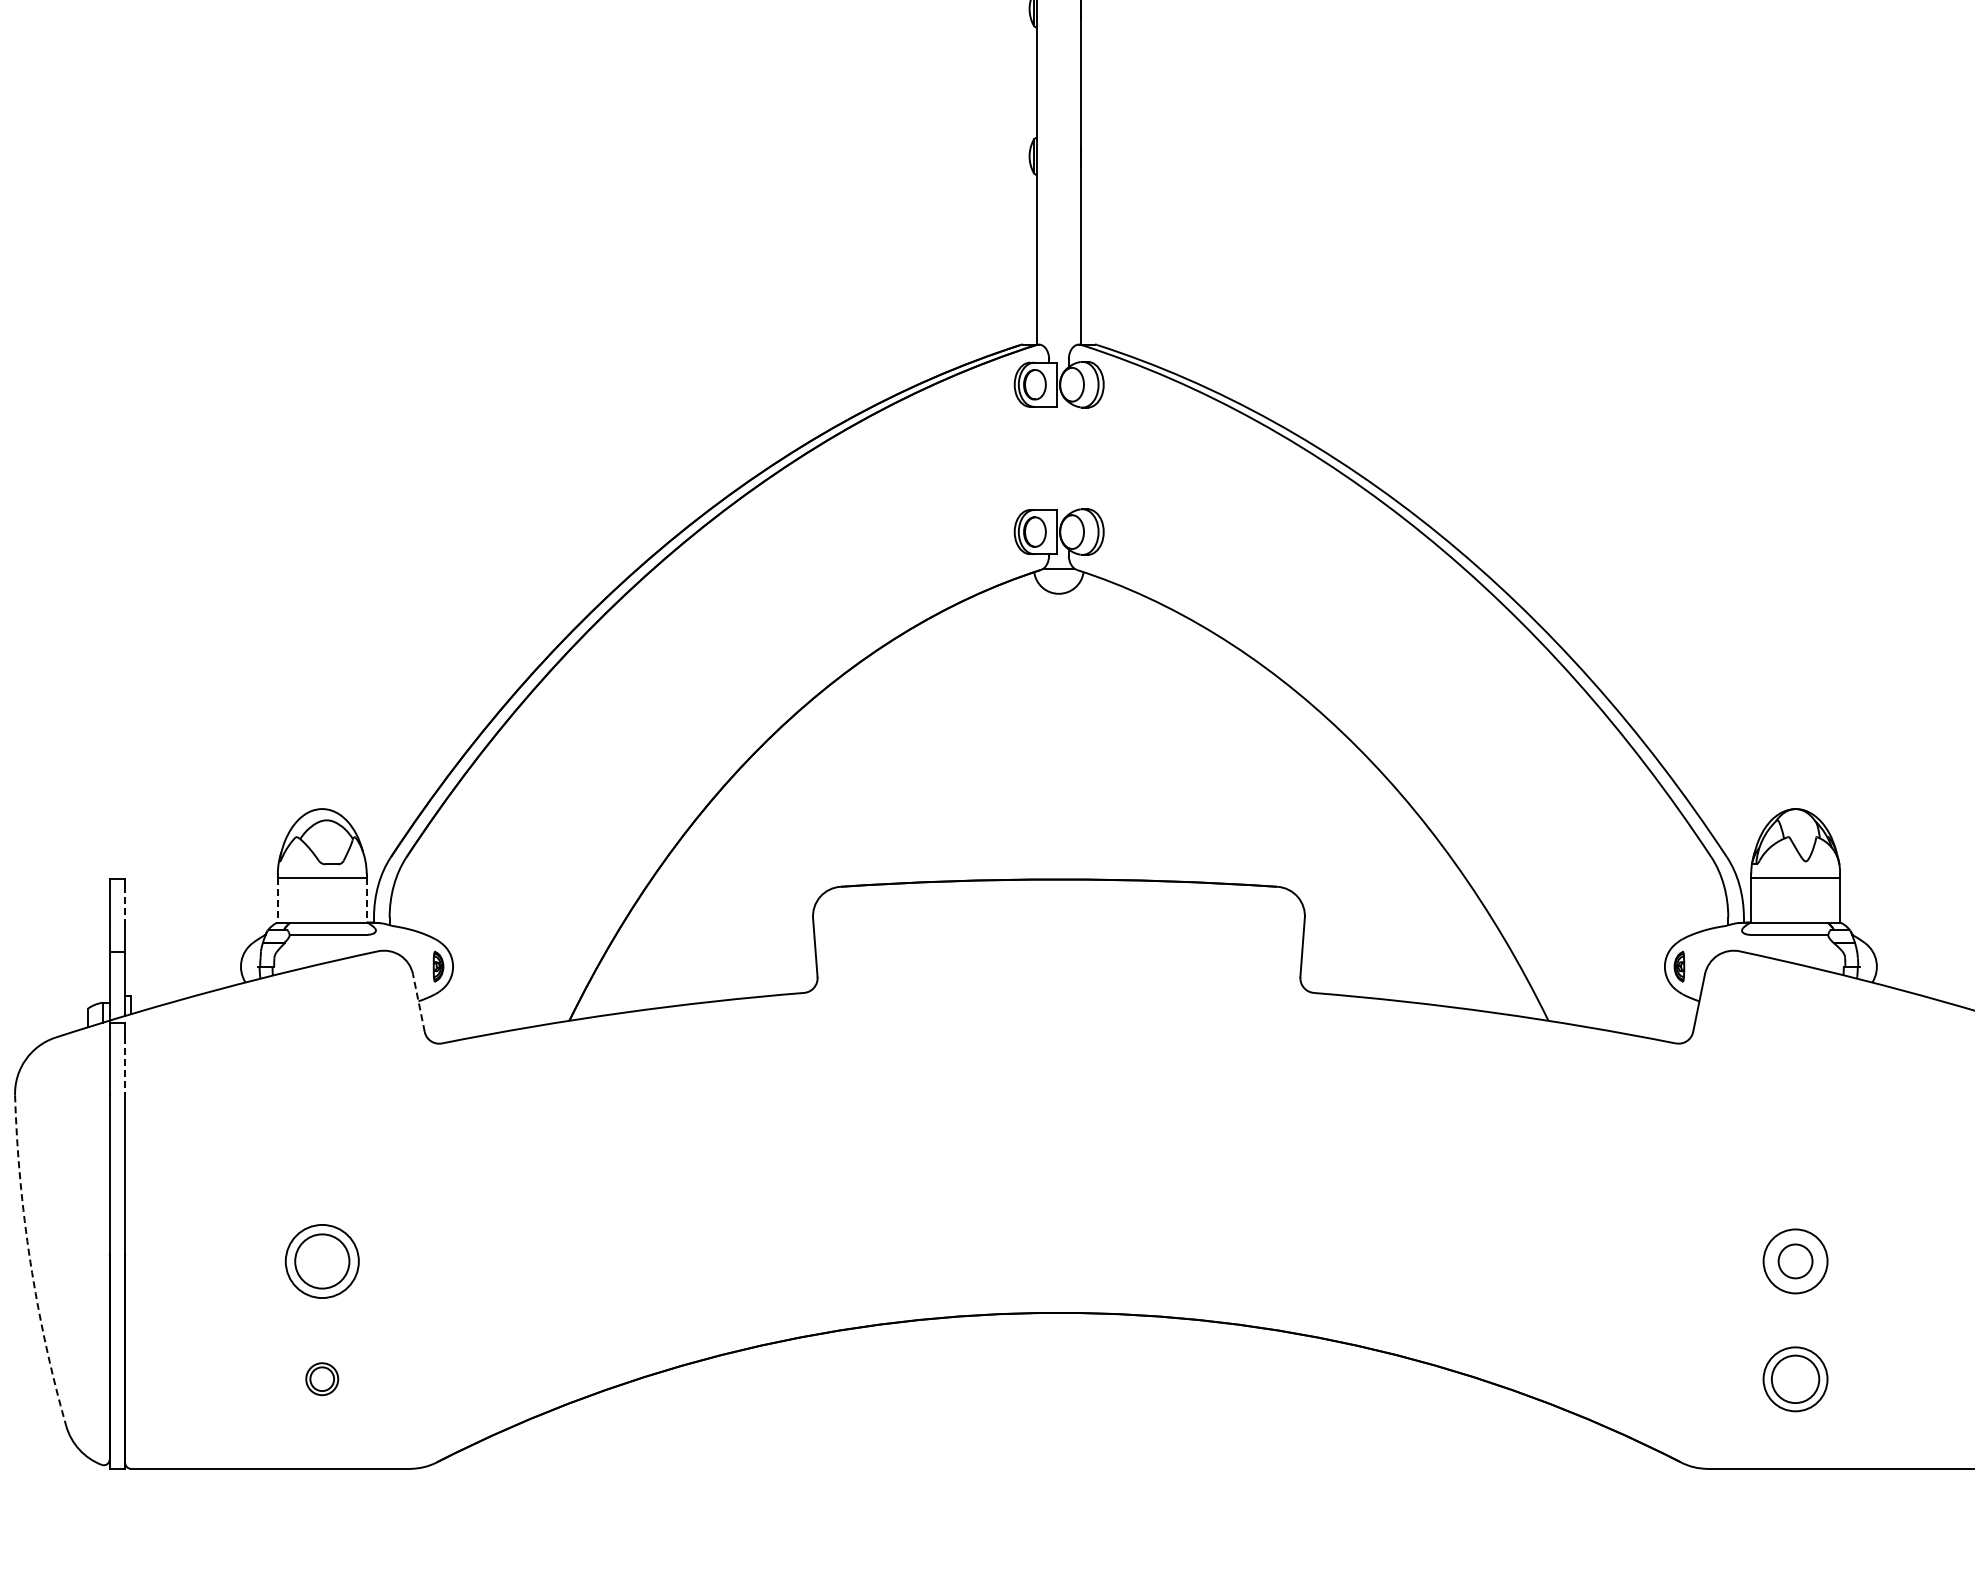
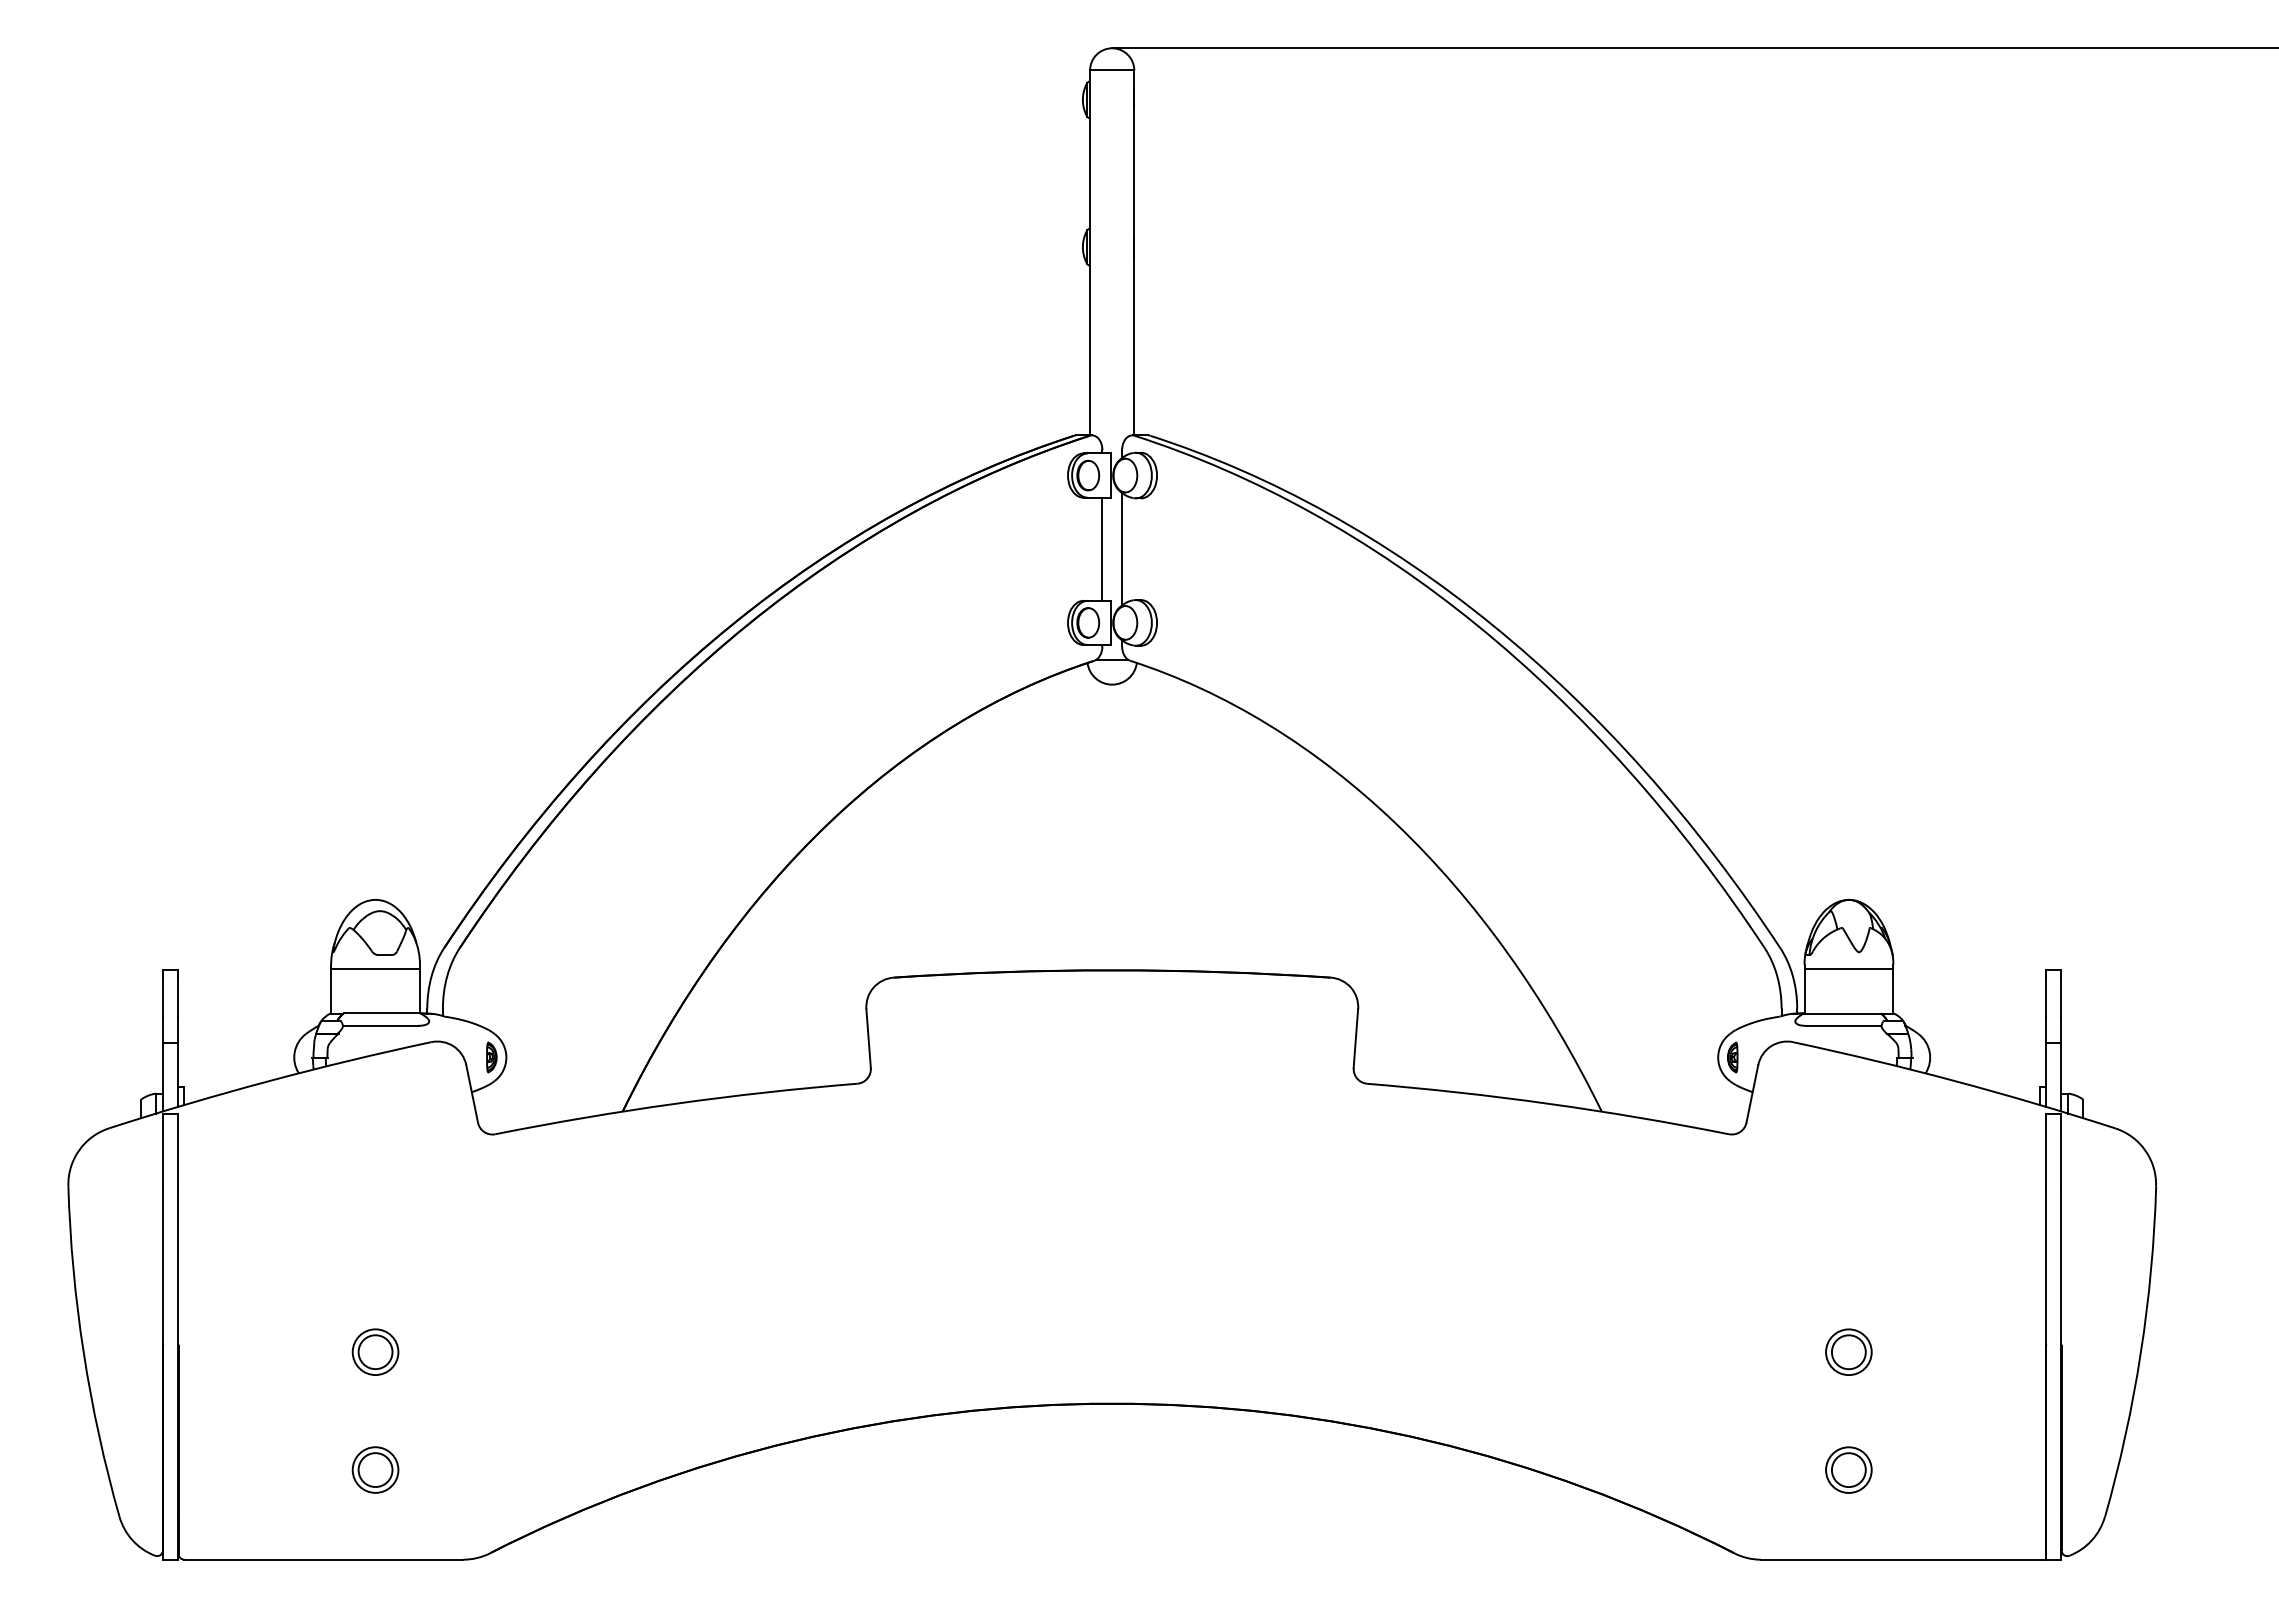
line: (1049, 457) -> (1102, 548), added
line: (1069, 458) -> (1122, 549), added
line: (278, 900) -> (331, 991), dashed -> solid
line: (366, 900) -> (419, 991), dashed -> solid
line: (125, 905) -> (178, 996), dashed -> solid
line: (419, 1002) -> (472, 1093), dashed -> solid
line: (125, 1066) -> (178, 1157), dashed -> solid
part: (322, 1260) -> (375, 1351), size x0.62
circle: (1795, 1261) -> (1848, 1352), size x0.71
arc: (30, 1262) -> (83, 1353), dashed -> solid
part: (322, 1378) -> (375, 1469), size x1.43
part: (1795, 1378) -> (1848, 1469), size x0.71

